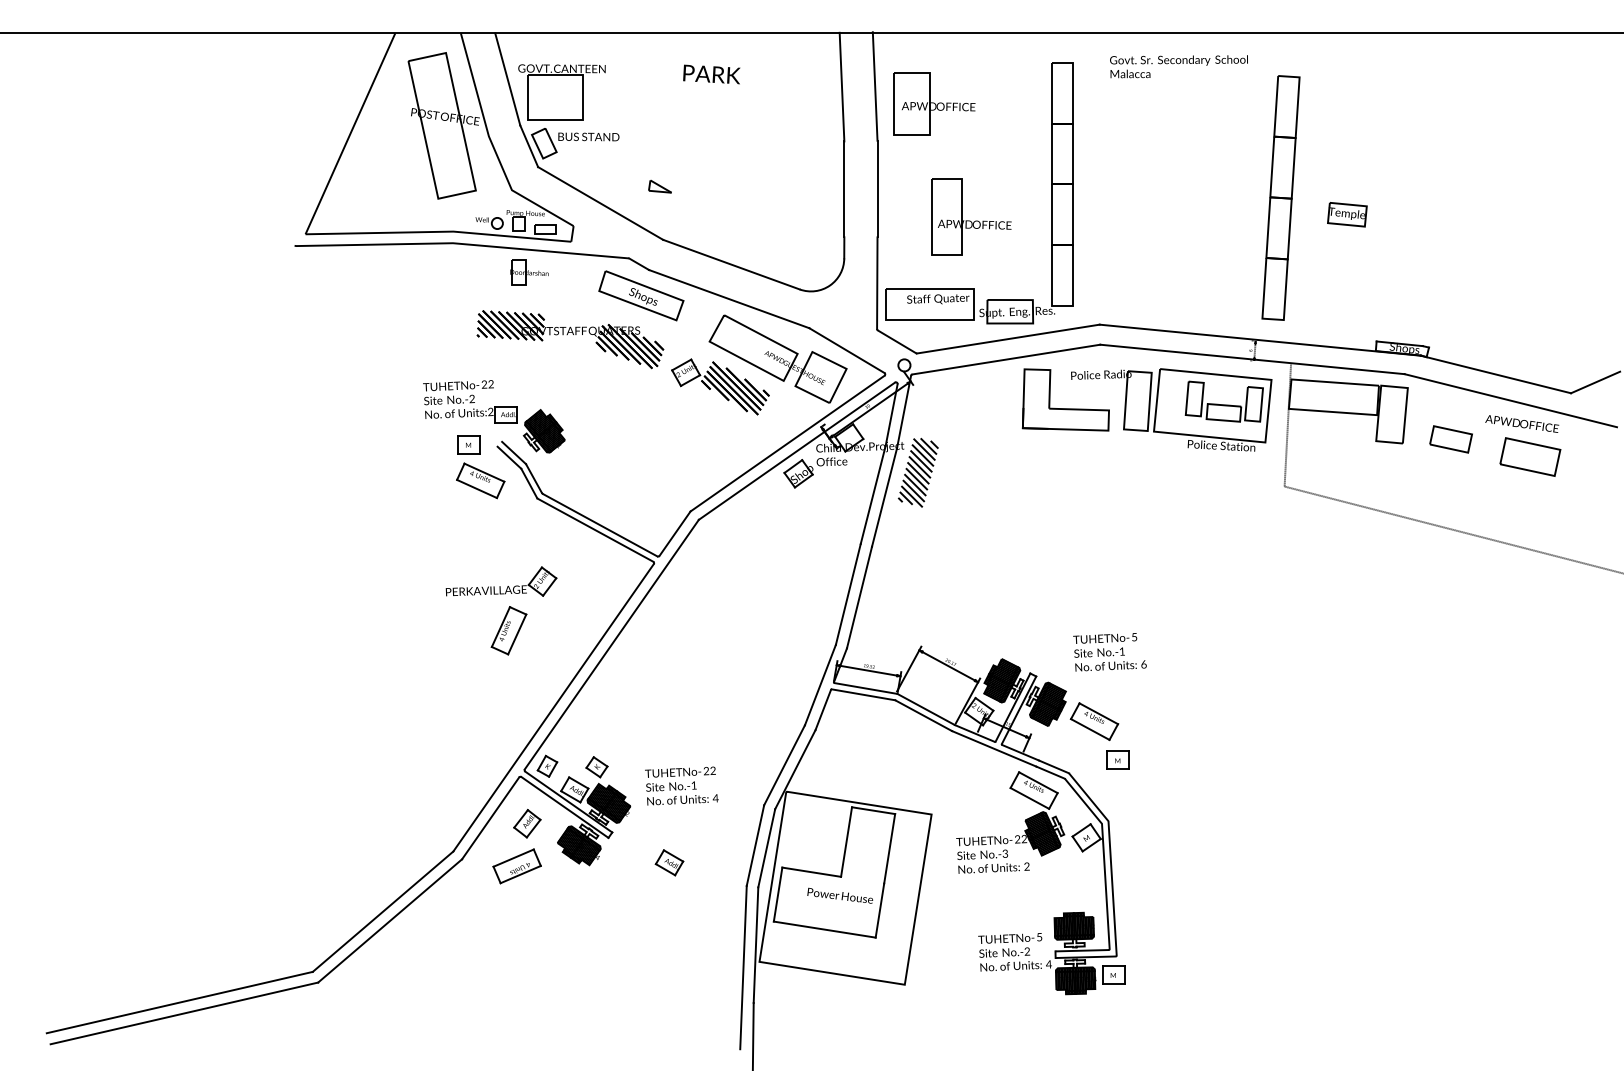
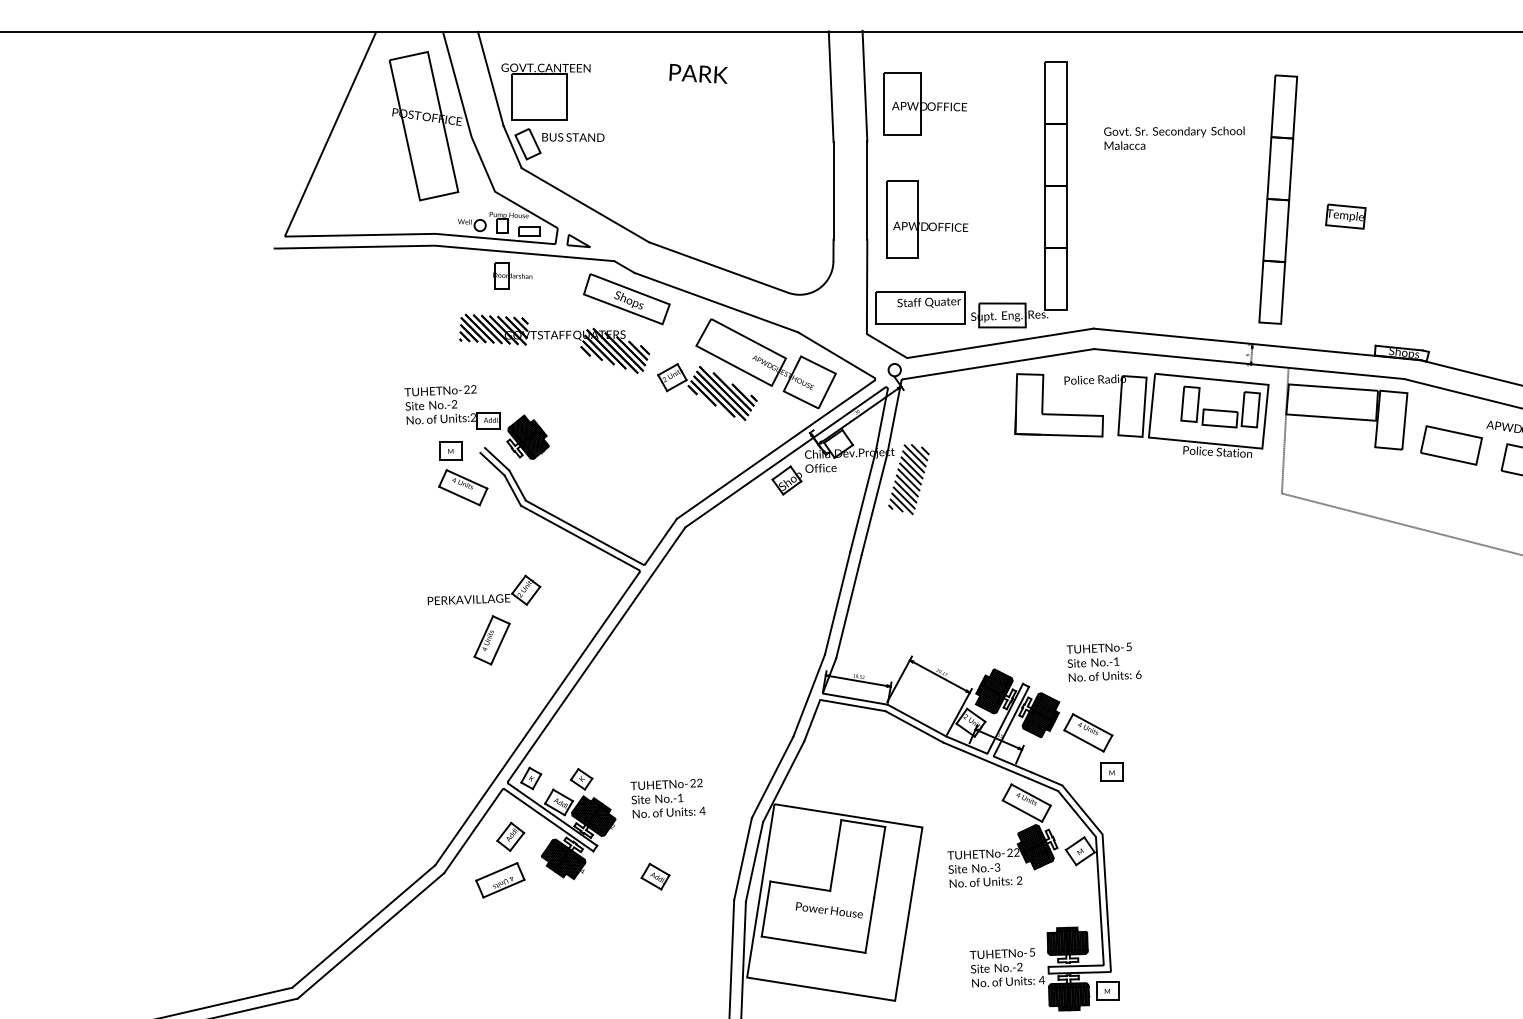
text: (1178, 66) -> (1173, 138), moved
part: (659, 186) -> (578, 240), moved
part: (971, 216) -> (927, 218), moved
part: (1450, 439) -> (1450, 445), size x1.43

